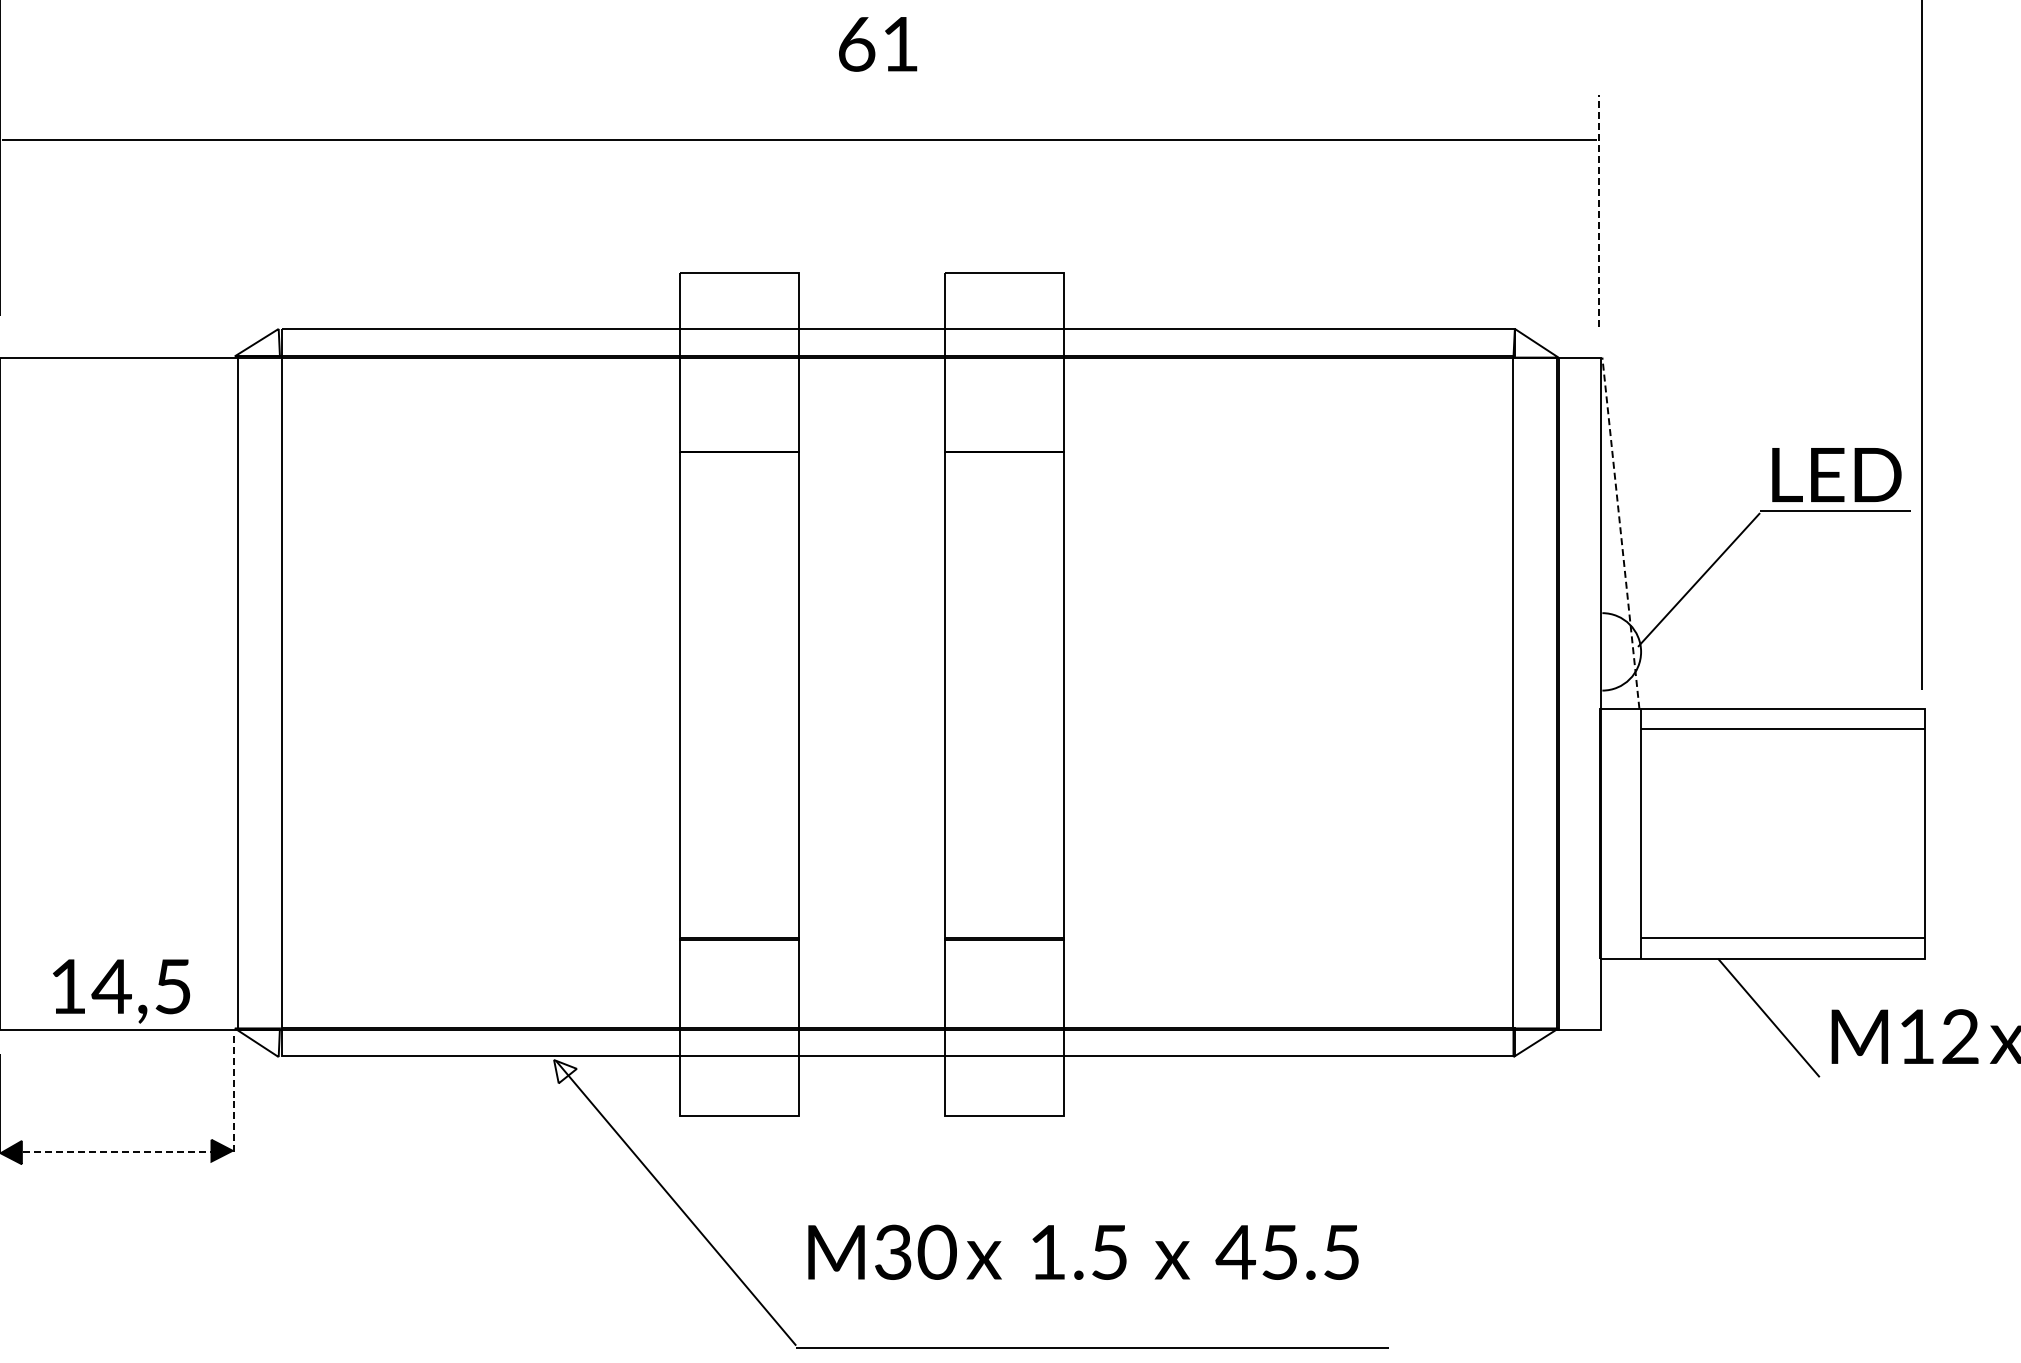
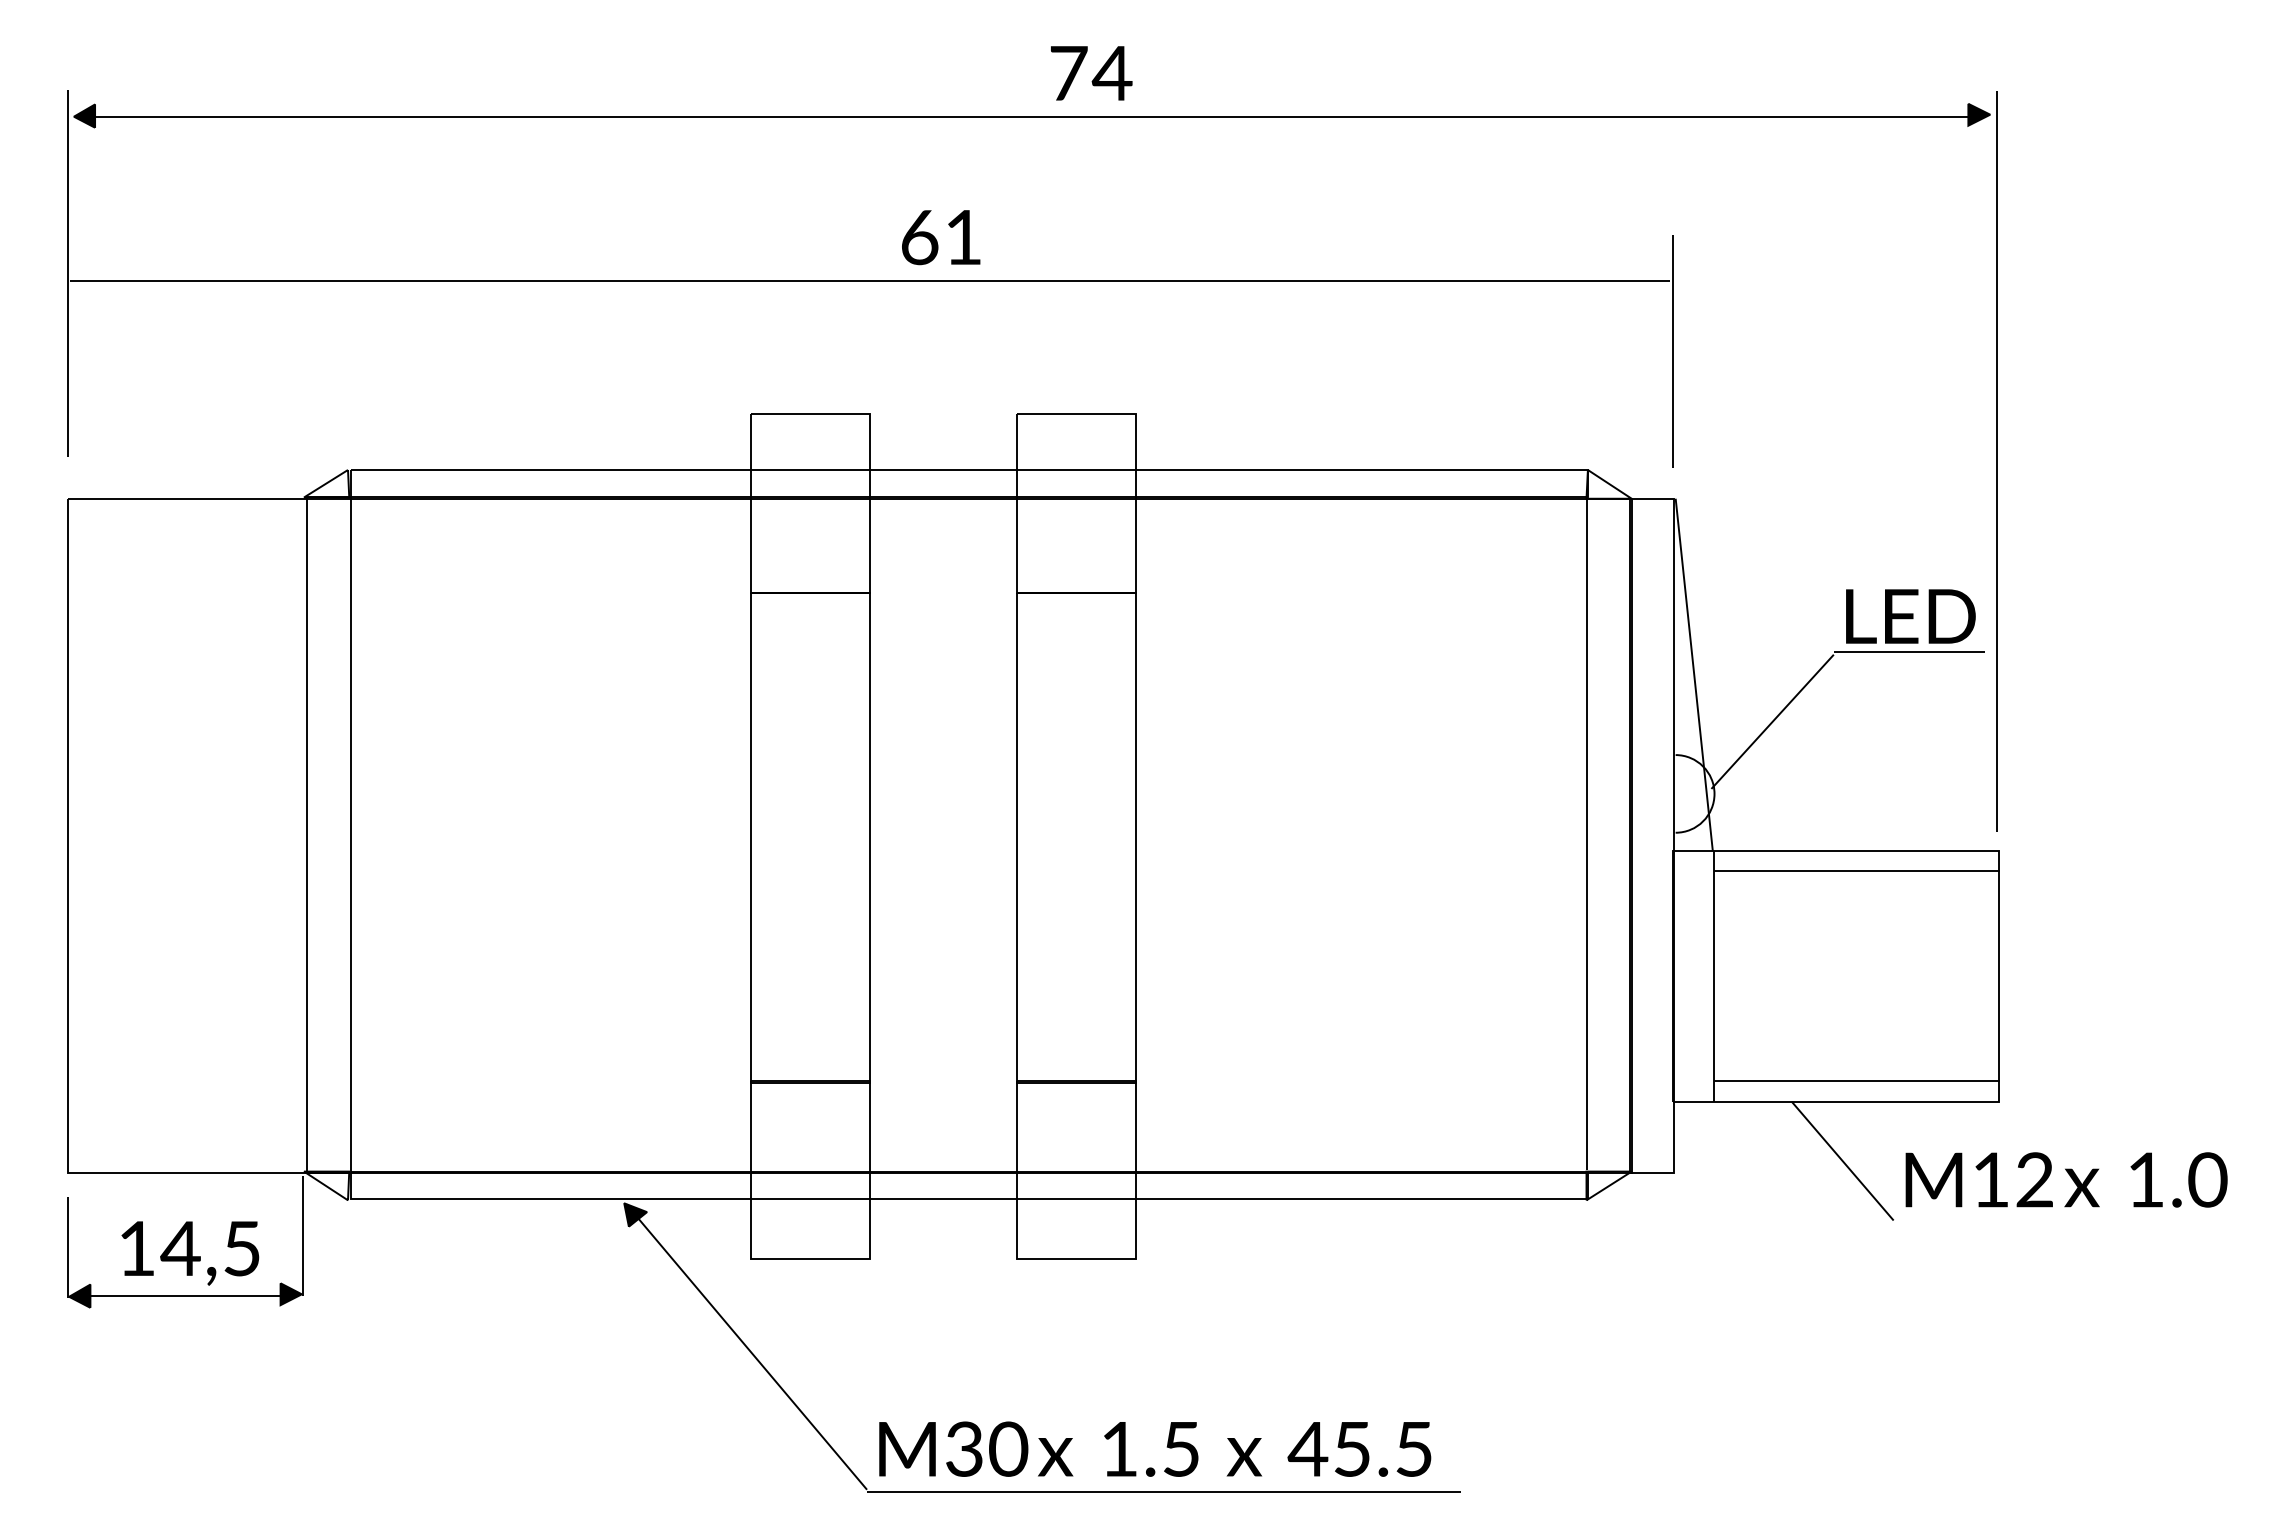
text: (878, 44) -> (941, 237), moved
line: (1599, 210) -> (1672, 351), dashed -> solid
line: (1621, 532) -> (1694, 674), dashed -> solid
text: (121, 991) -> (190, 1253), moved
fill: (565, 1071) -> (635, 1214), added
line: (234, 1092) -> (303, 1235), dashed -> solid
line: (110, 1151) -> (179, 1295), dashed -> solid
text: (1083, 1251) -> (1155, 1448), moved

